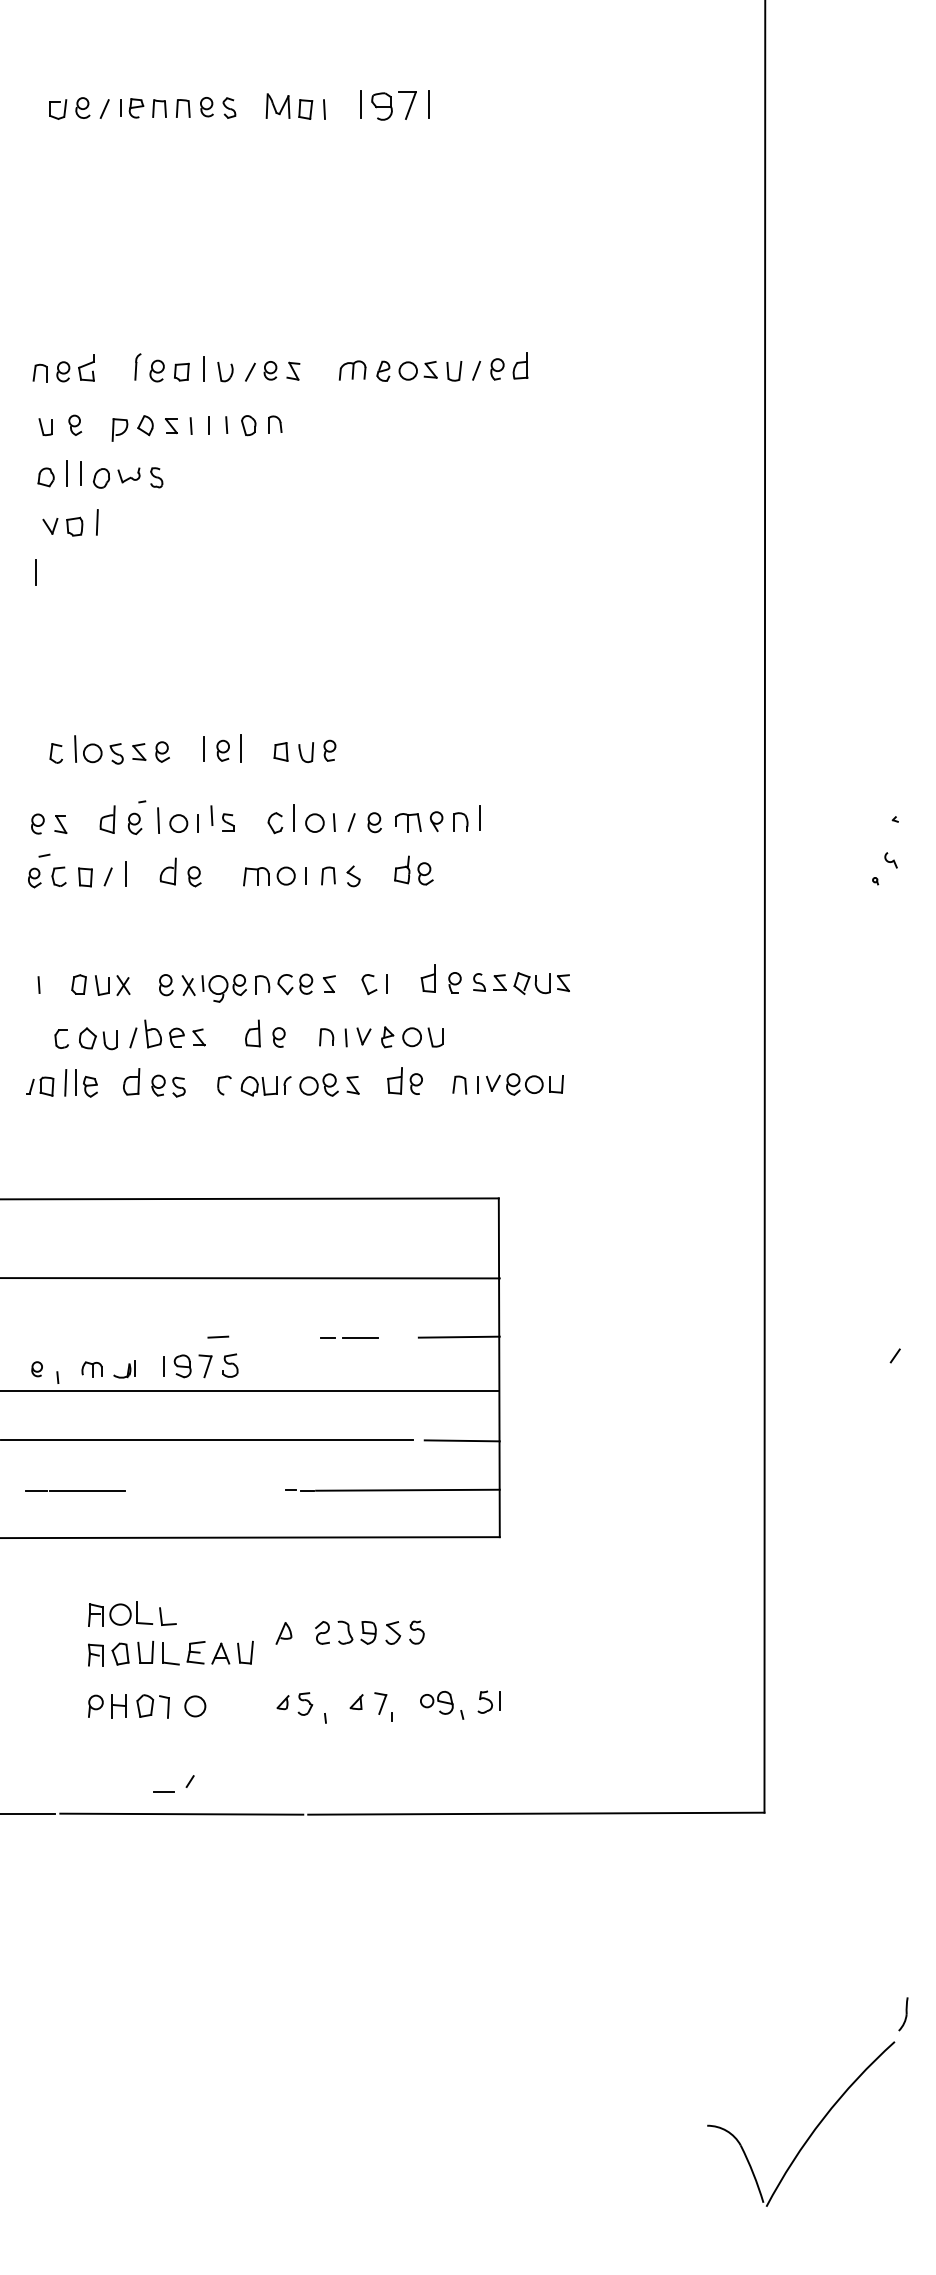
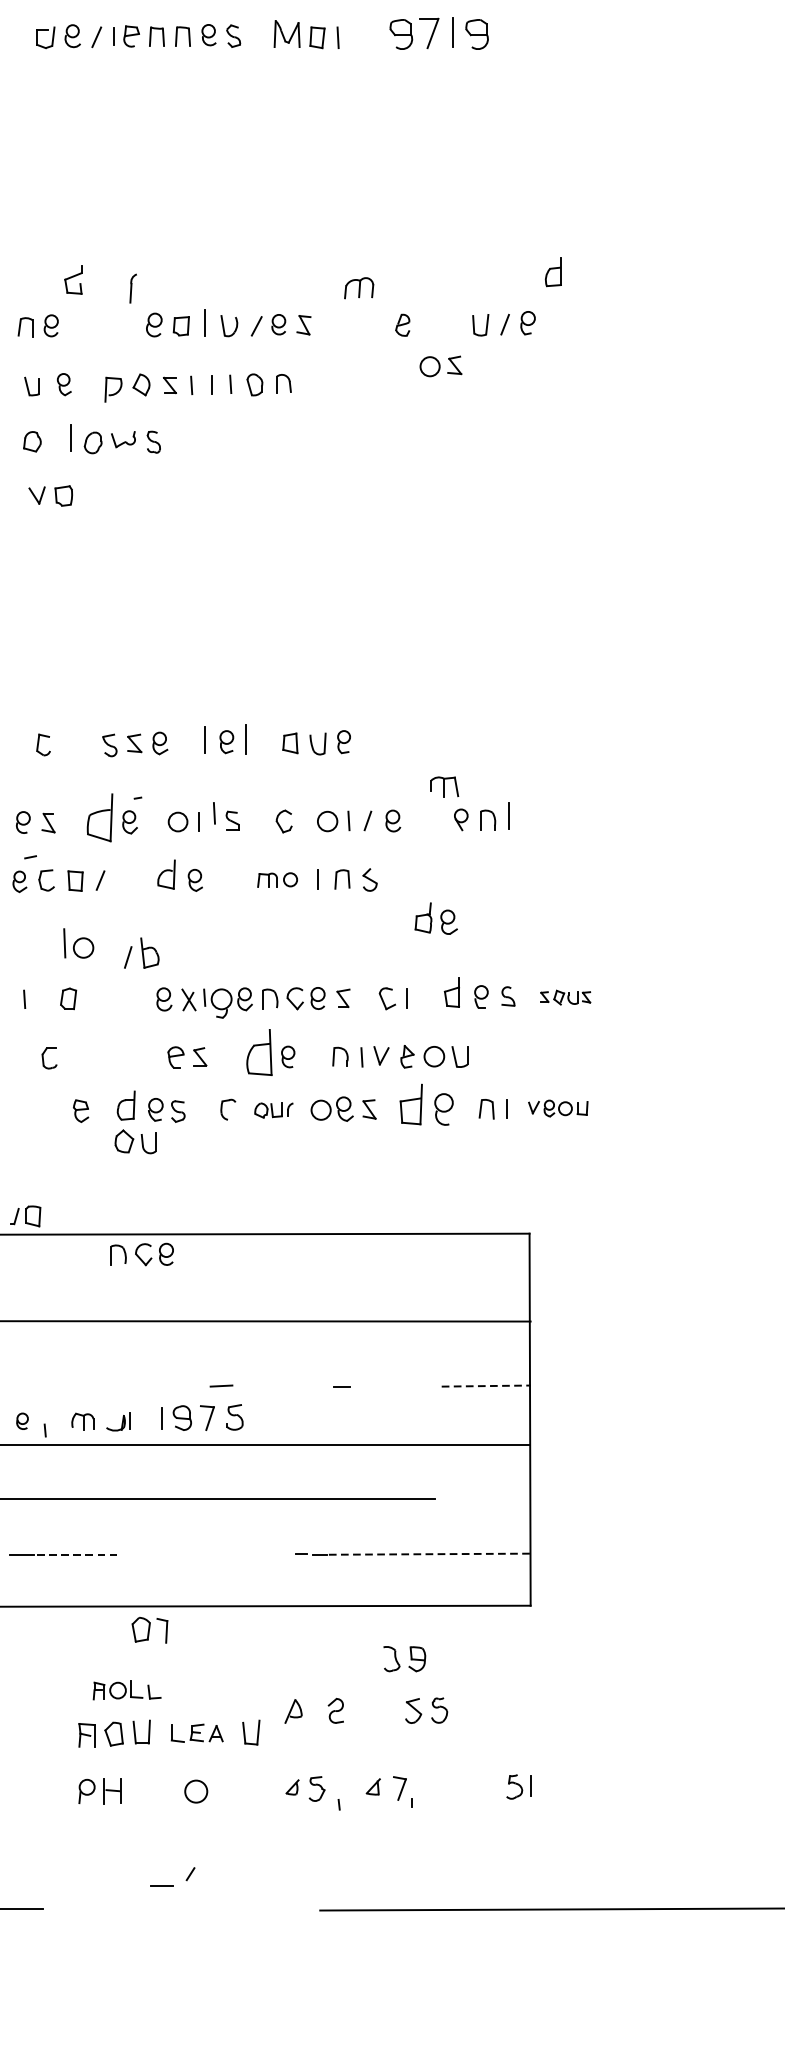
line: (360, 104) -> (377, 32), removed
part: (450, 106) -> (476, 34), added
part: (520, 365) -> (553, 271), moved
part: (137, 366) -> (132, 288), moved
part: (86, 367) -> (73, 279), moved
part: (352, 370) -> (358, 288), moved
part: (417, 370) -> (440, 366), moved
line: (67, 473) -> (55, 437), removed
line: (96, 522) -> (87, 491), removed
line: (35, 572) -> (20, 546), removed
part: (88, 749) -> (78, 943), moved
line: (294, 818) -> (305, 816), removed
part: (107, 819) -> (99, 817), size x1.6
line: (158, 820) -> (155, 818), removed
part: (408, 822) -> (444, 786), moved
part: (413, 870) -> (435, 918), moved
line: (126, 873) -> (120, 876), removed
part: (269, 876) -> (277, 880), size x0.7
part: (531, 983) -> (565, 997), size x0.6
part: (112, 985) -> (105, 999), removed
part: (145, 1033) -> (141, 952), moved
part: (252, 1033) -> (259, 1052), size x1.6
part: (98, 1038) -> (136, 1141), moved
part: (404, 1080) -> (425, 1104), size x1.4
line: (65, 1082) -> (53, 1106), removed
line: (76, 1082) -> (65, 1106), removed
part: (524, 1084) -> (557, 1108), size x0.7
part: (40, 1086) -> (26, 1216), moved
part: (265, 1086) -> (273, 1110), size x0.7
part: (146, 1217) -> (142, 1254), added
line: (360, 1337) -> (377, 1386), removed
line: (459, 1337) -> (486, 1386), solid -> dashed
line: (461, 1440) -> (488, 1499), removed
line: (87, 1490) -> (77, 1554), solid -> dashed
line: (407, 1490) -> (429, 1554), solid -> dashed
part: (132, 1613) -> (127, 1689), size x0.7
part: (356, 1632) -> (404, 1658), moved
part: (196, 1653) -> (197, 1733), size x0.7
part: (442, 1705) -> (467, 1790), removed
part: (152, 1706) -> (149, 1630), moved
line: (181, 1813) -> (181, 1909), removed

